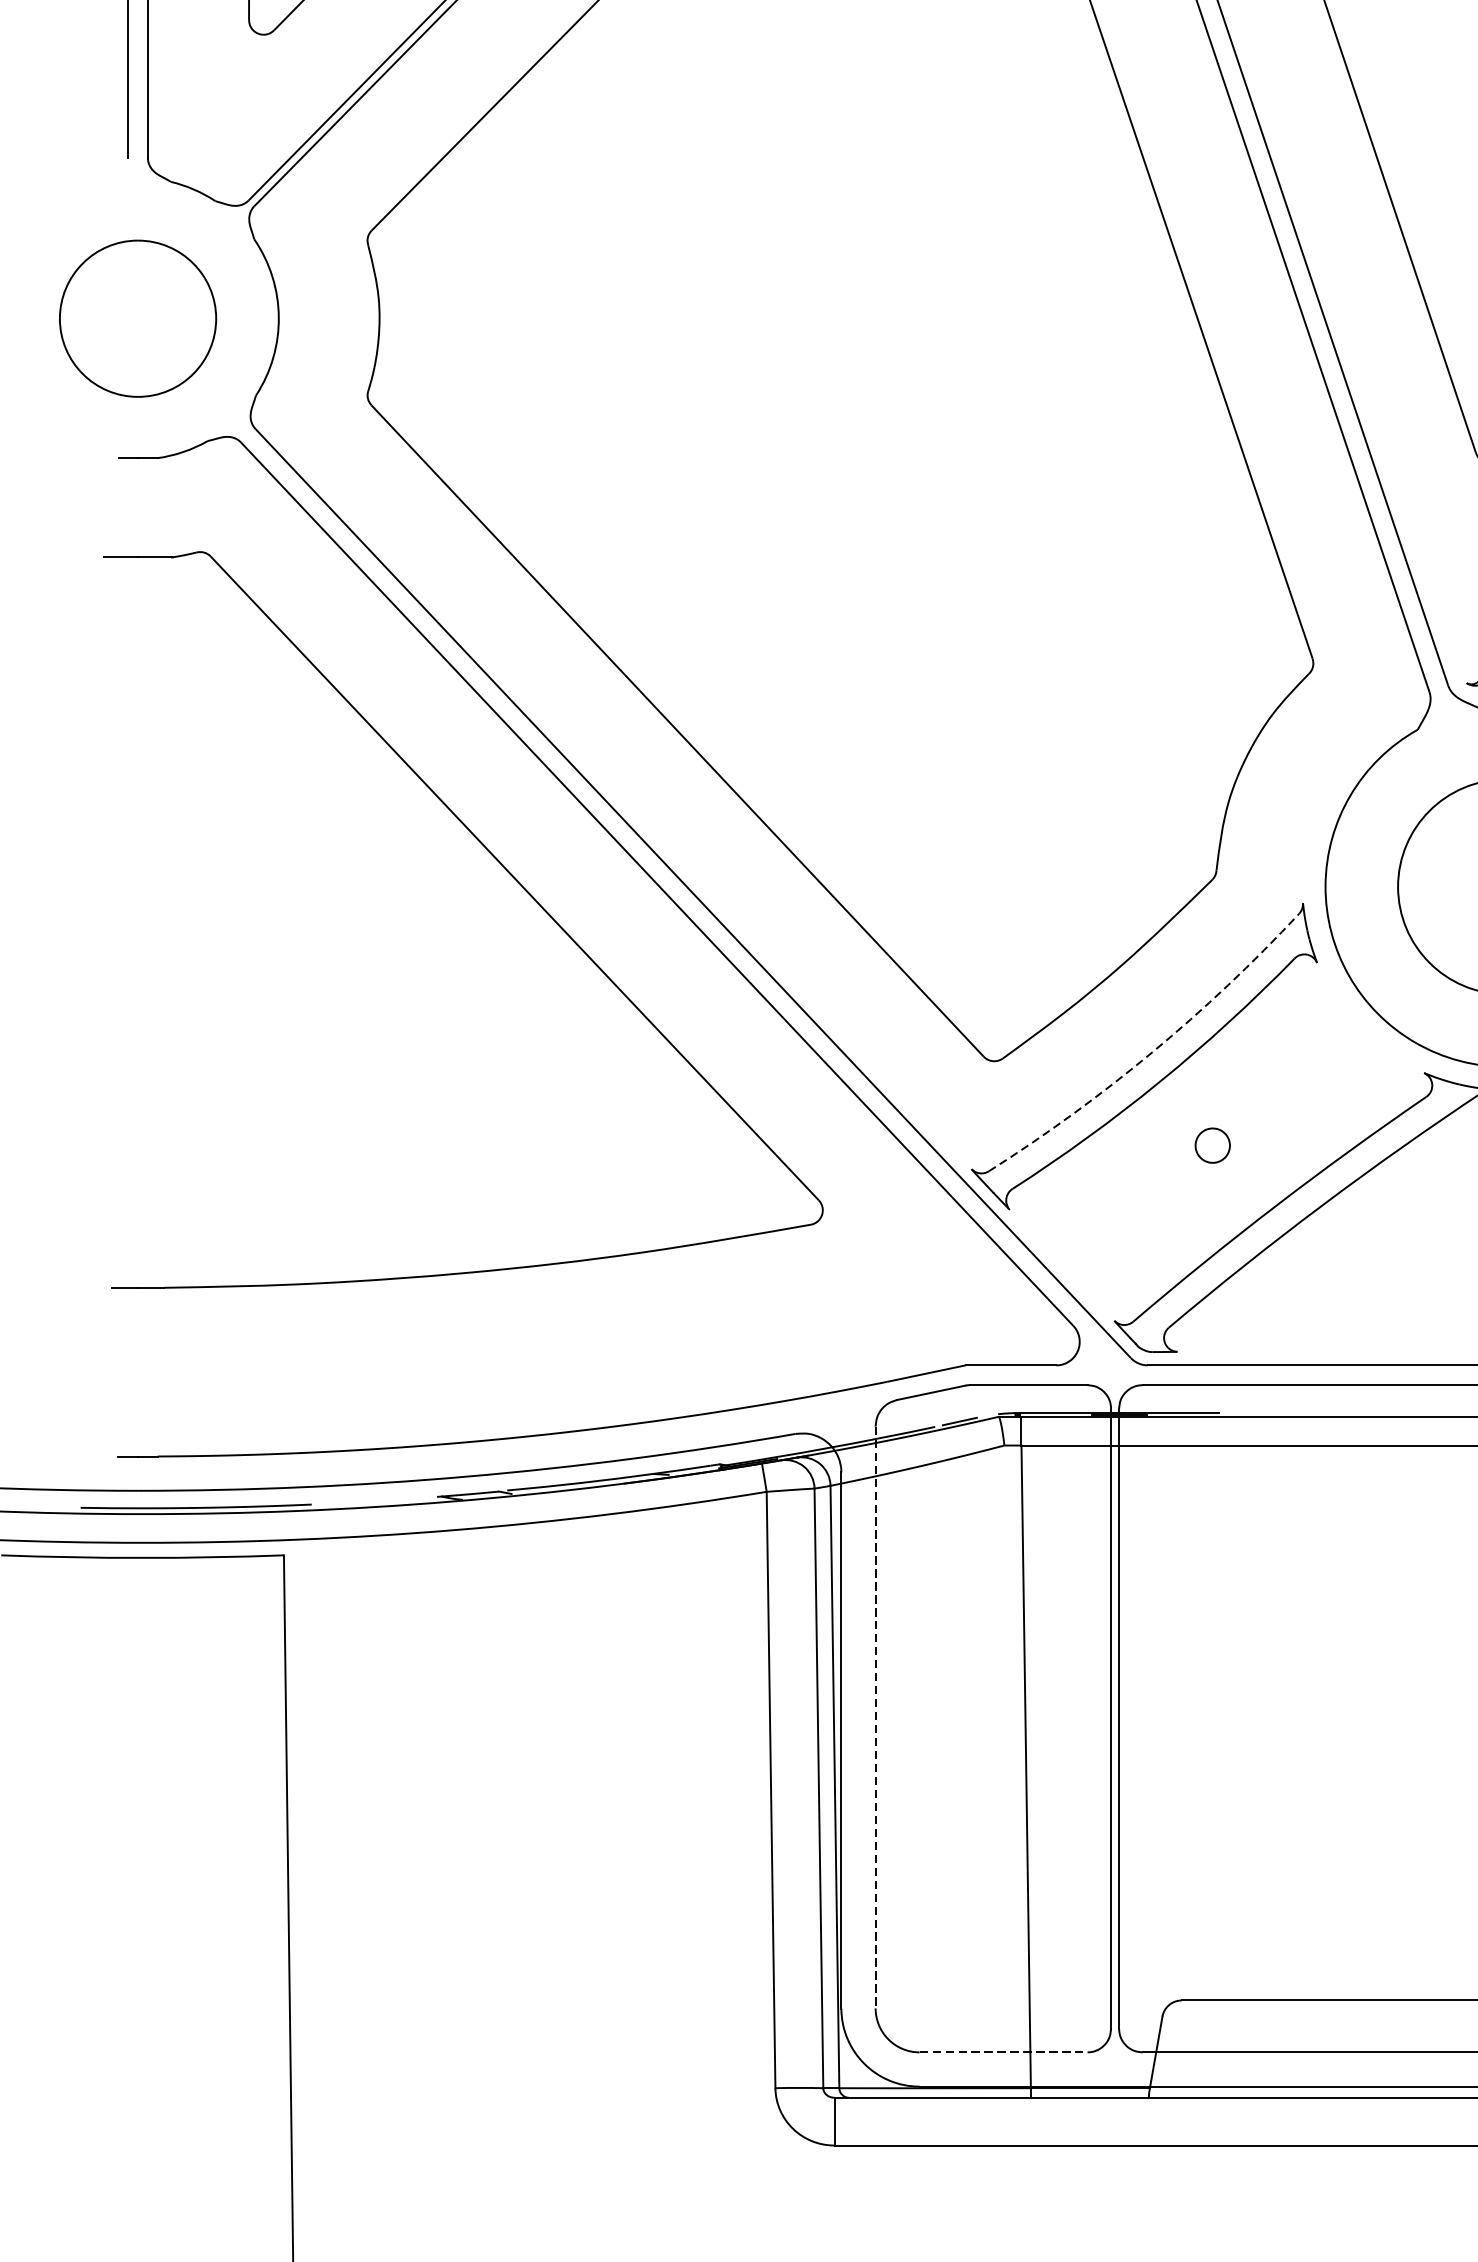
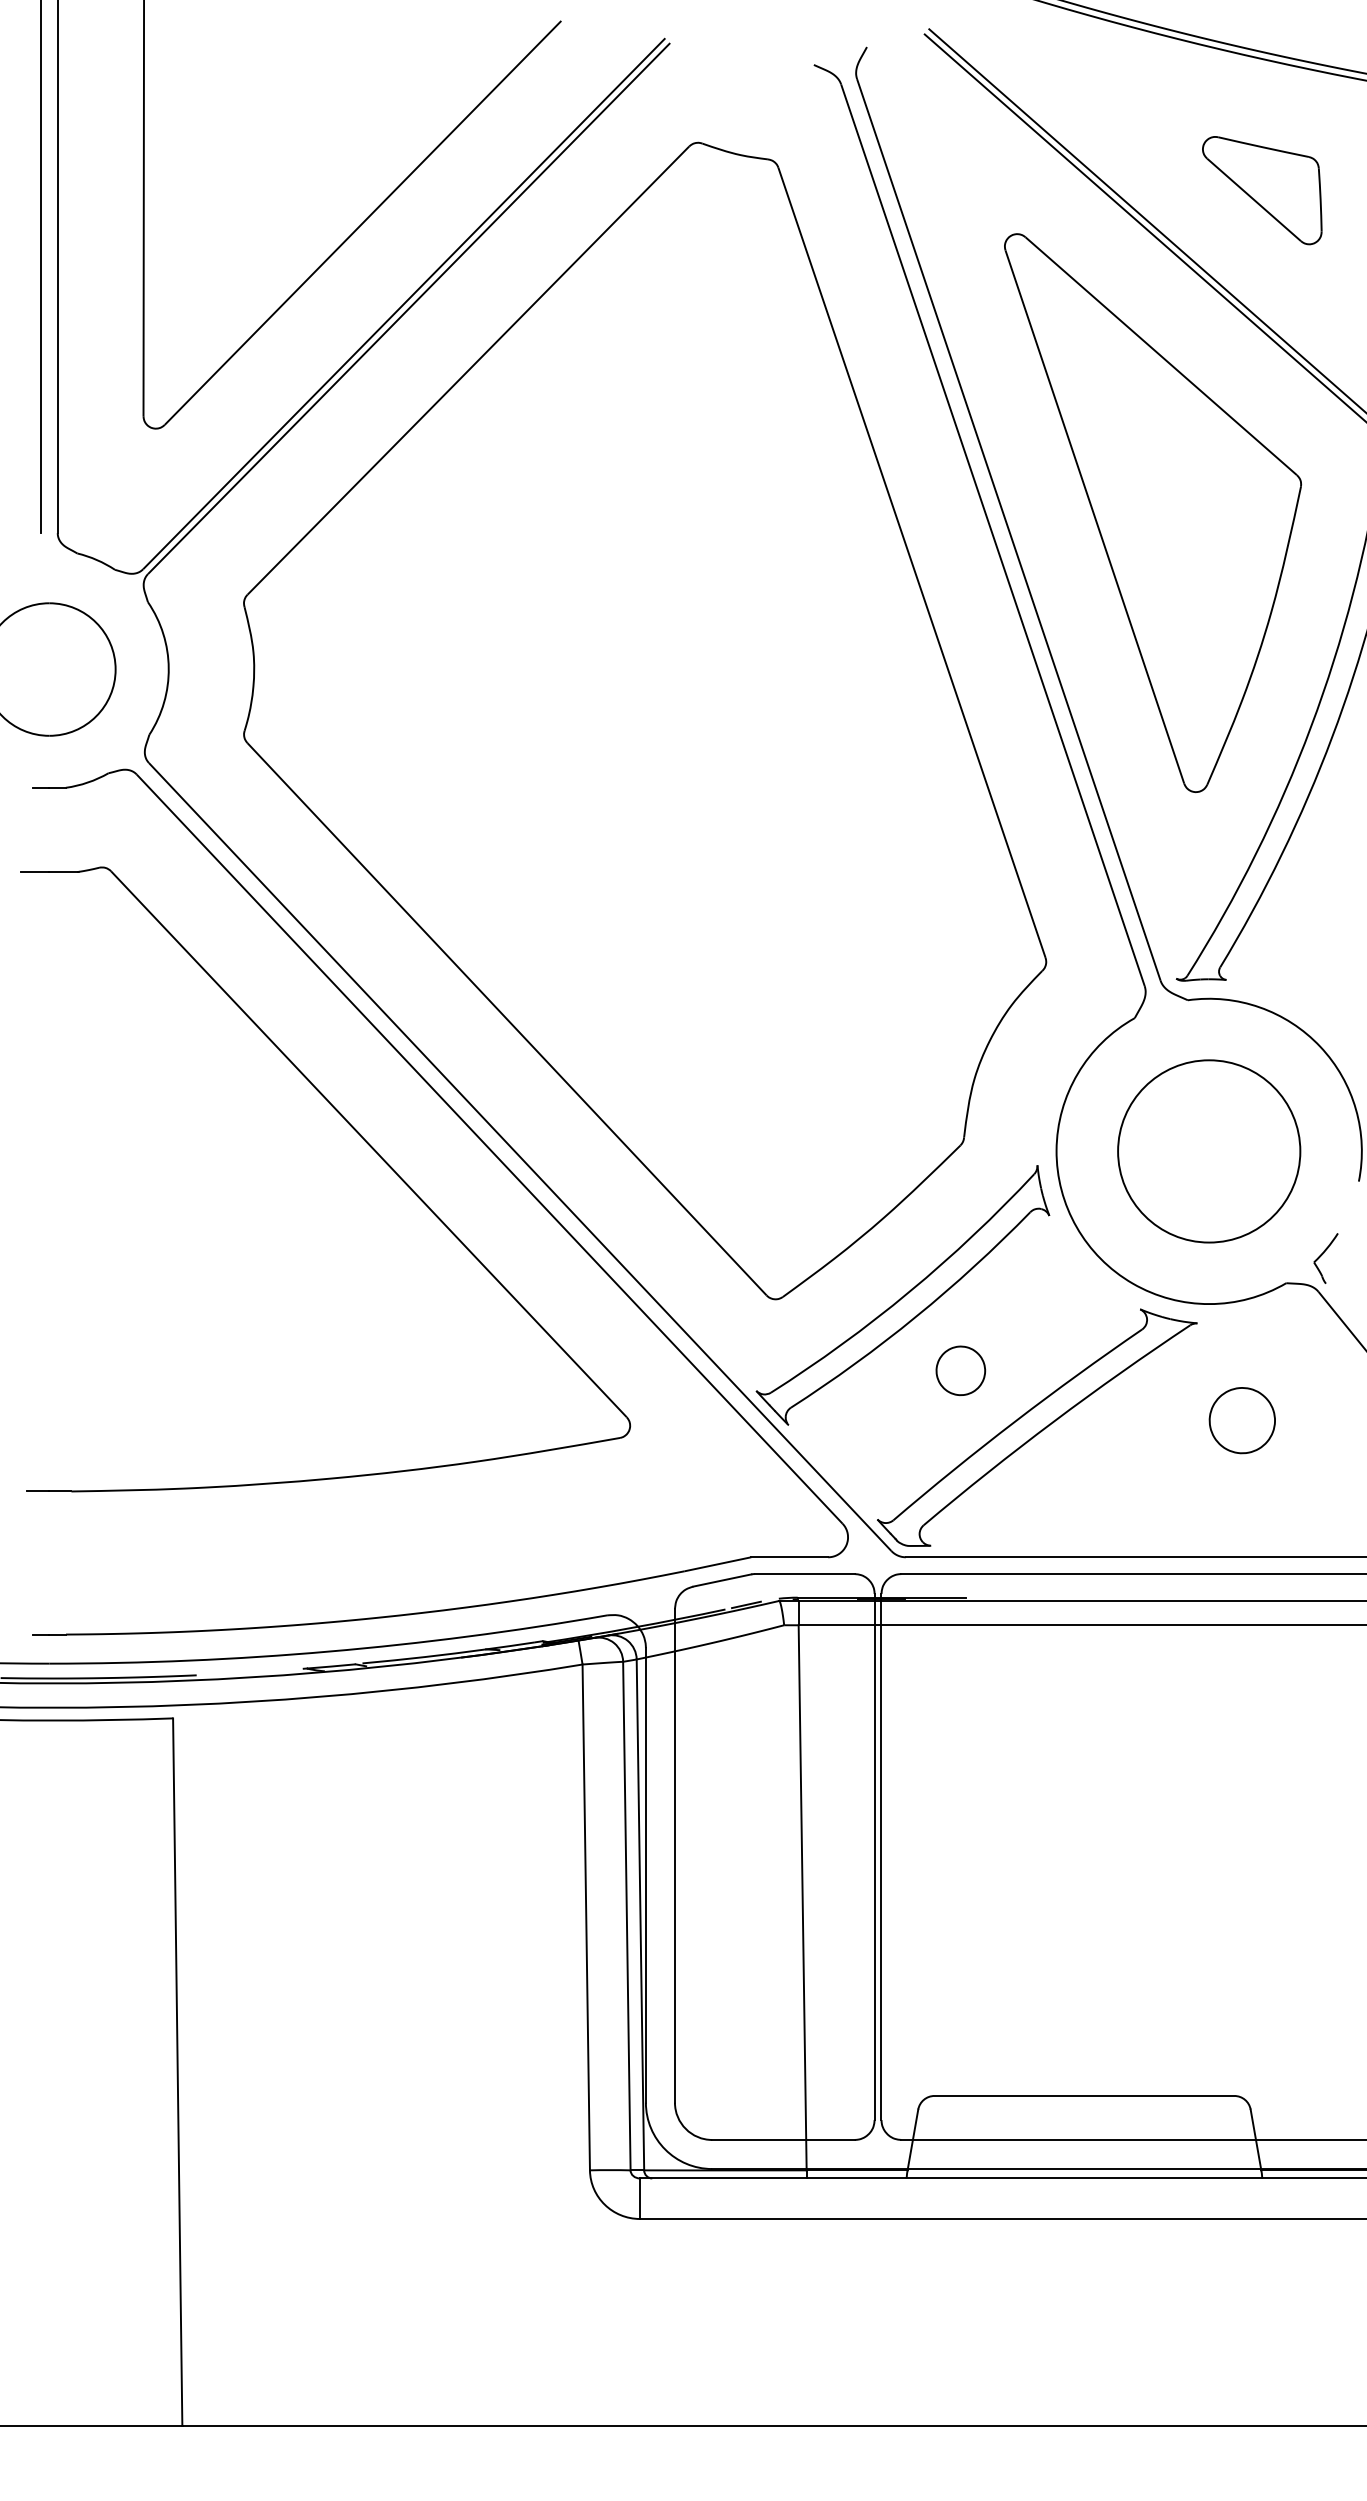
arc: (1152, 1052) -> (909, 1291), dashed -> solid
part: (1212, 1145) -> (960, 1370), size x1.67
line: (875, 1716) -> (674, 1855), dashed -> solid
line: (1003, 2051) -> (783, 2139), dashed -> solid

